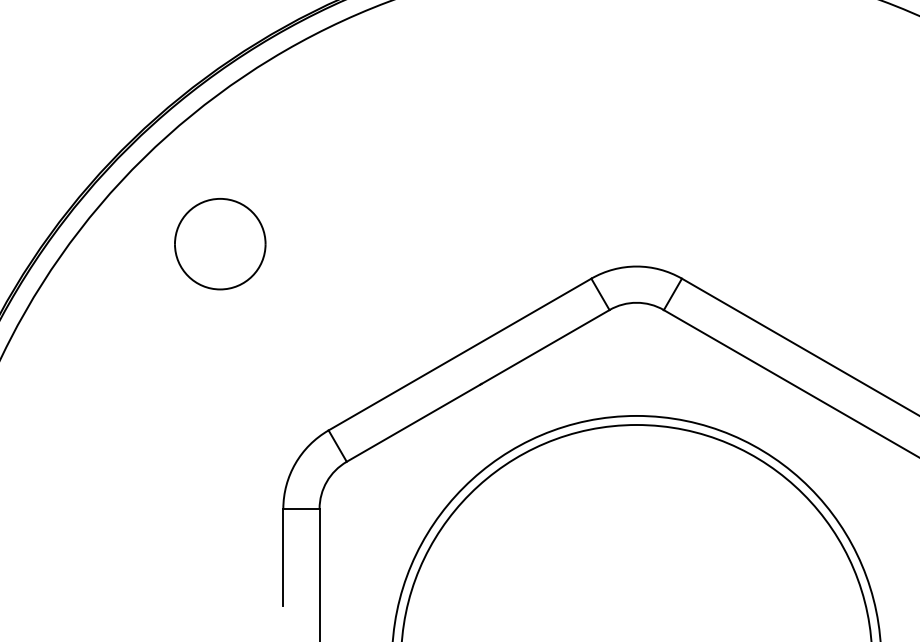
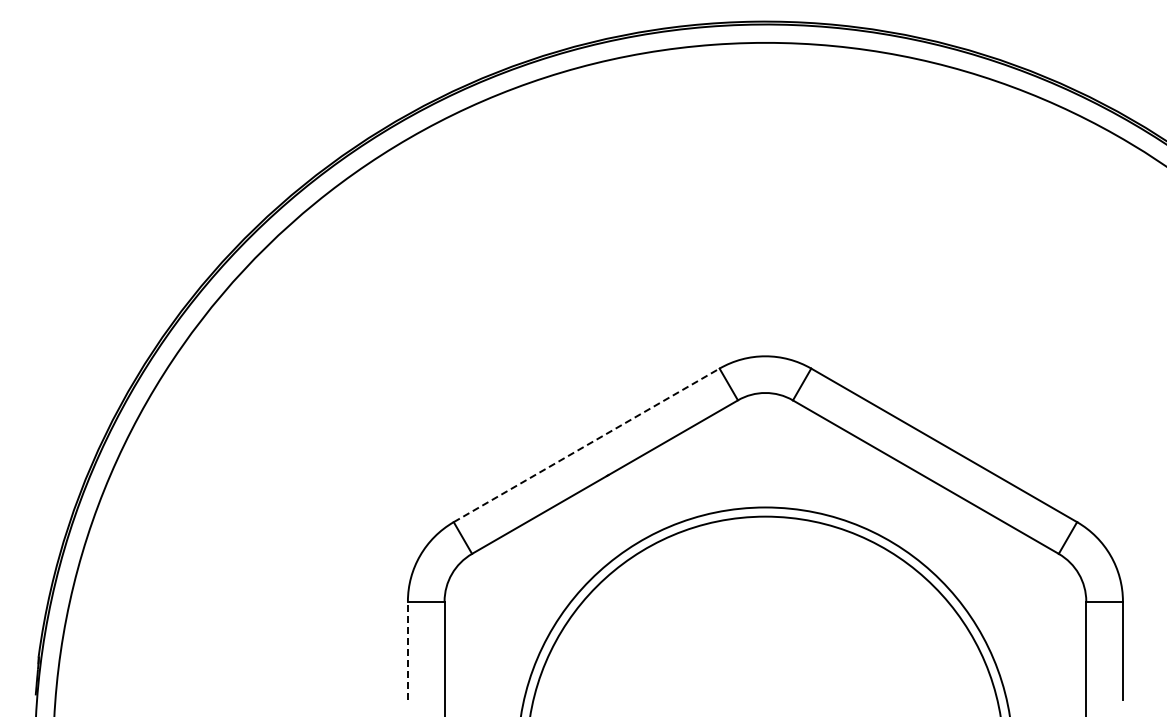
part: (219, 243) -> (343, 333), removed
line: (459, 354) -> (586, 445), solid -> dashed
line: (282, 557) -> (407, 650), solid -> dashed

